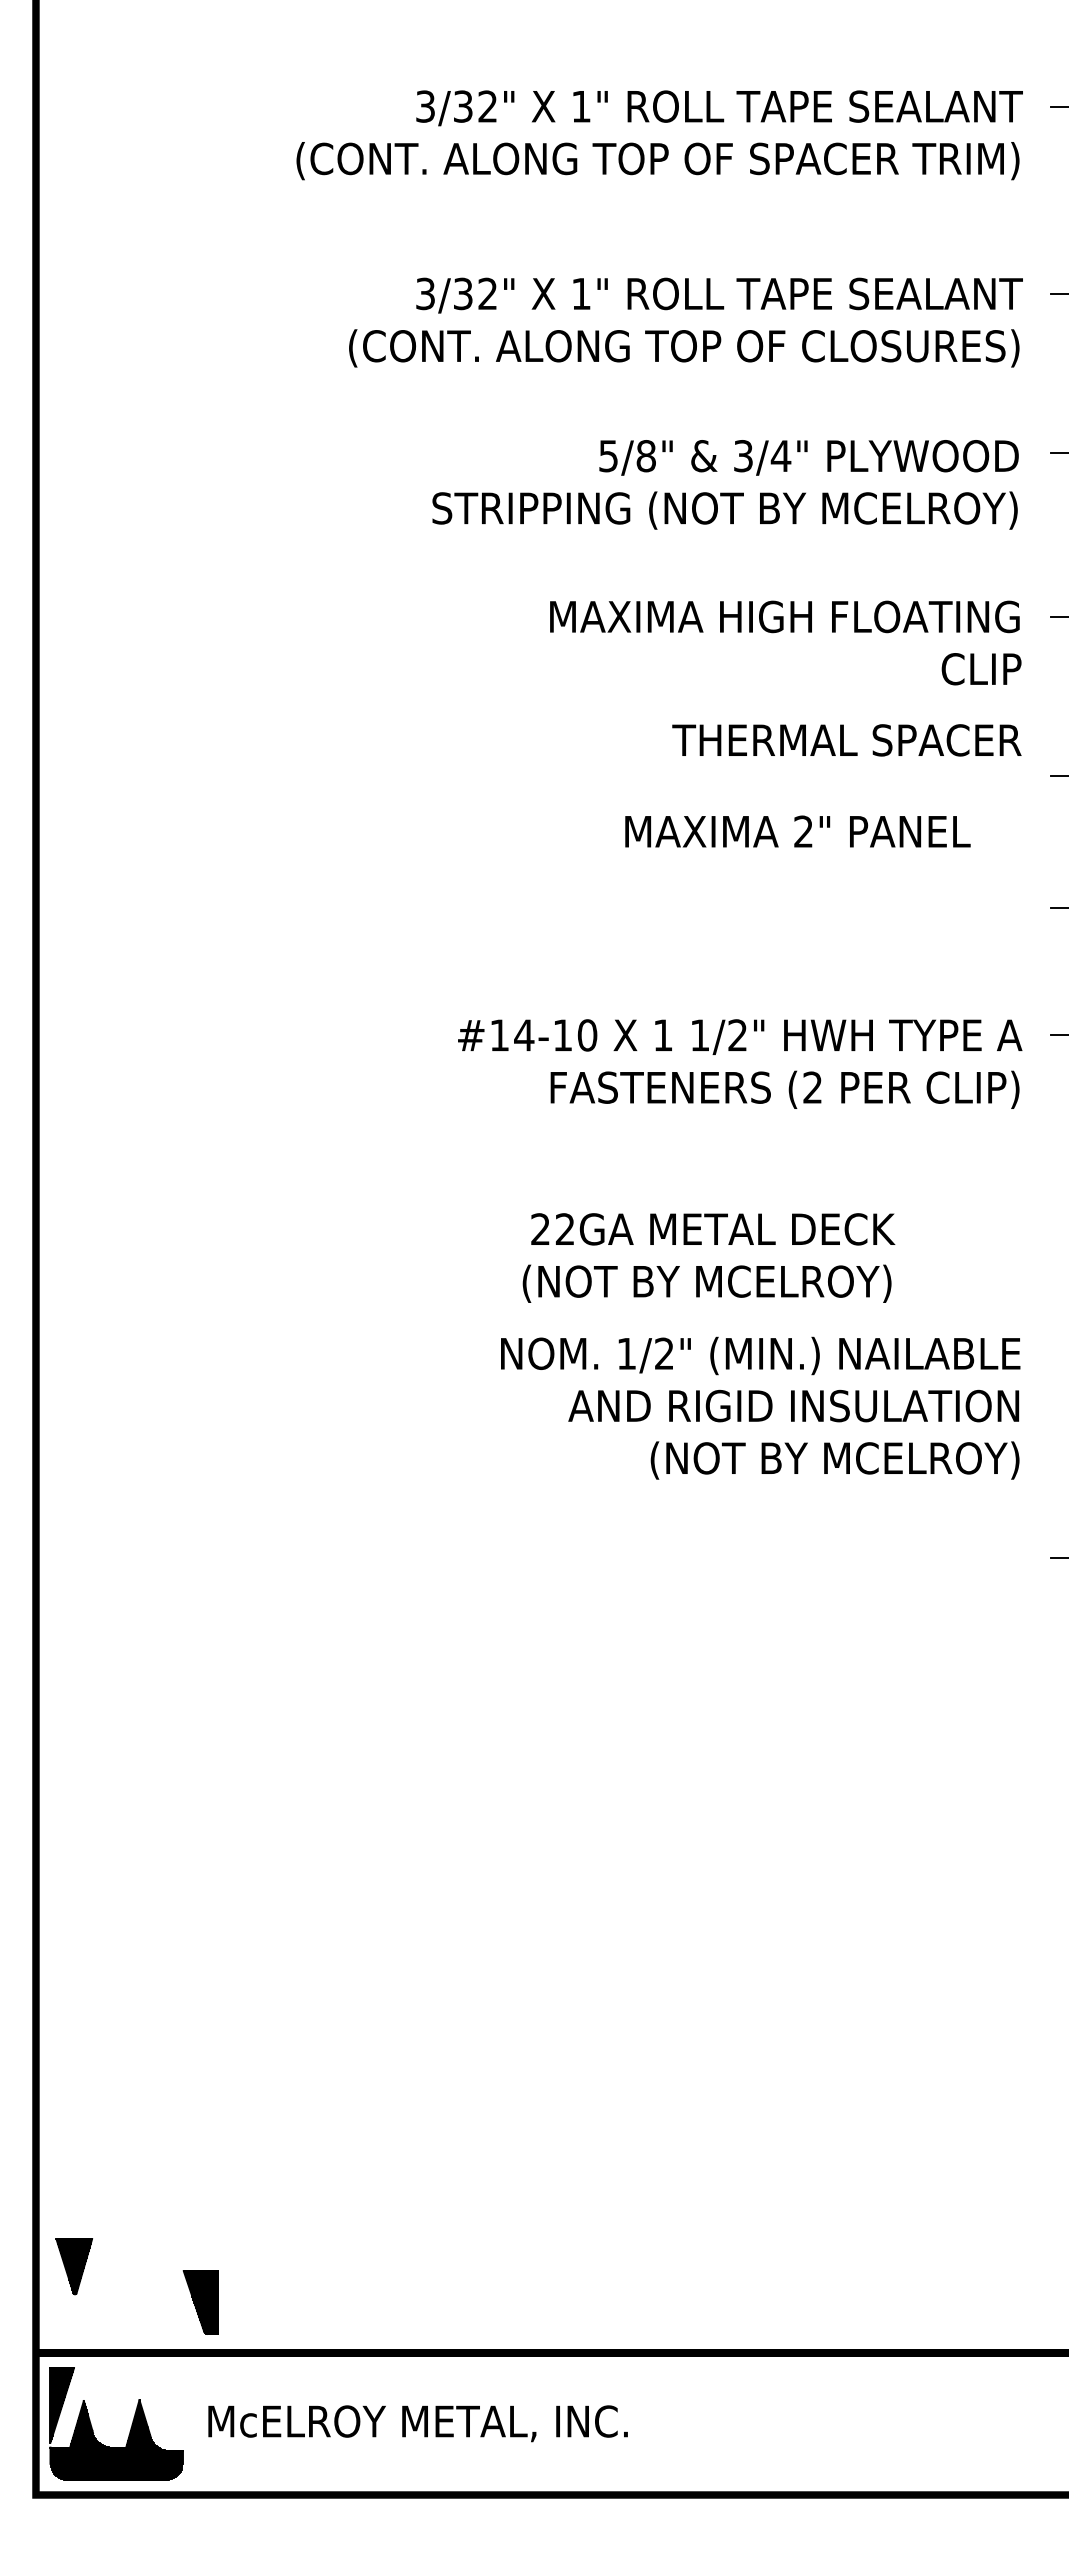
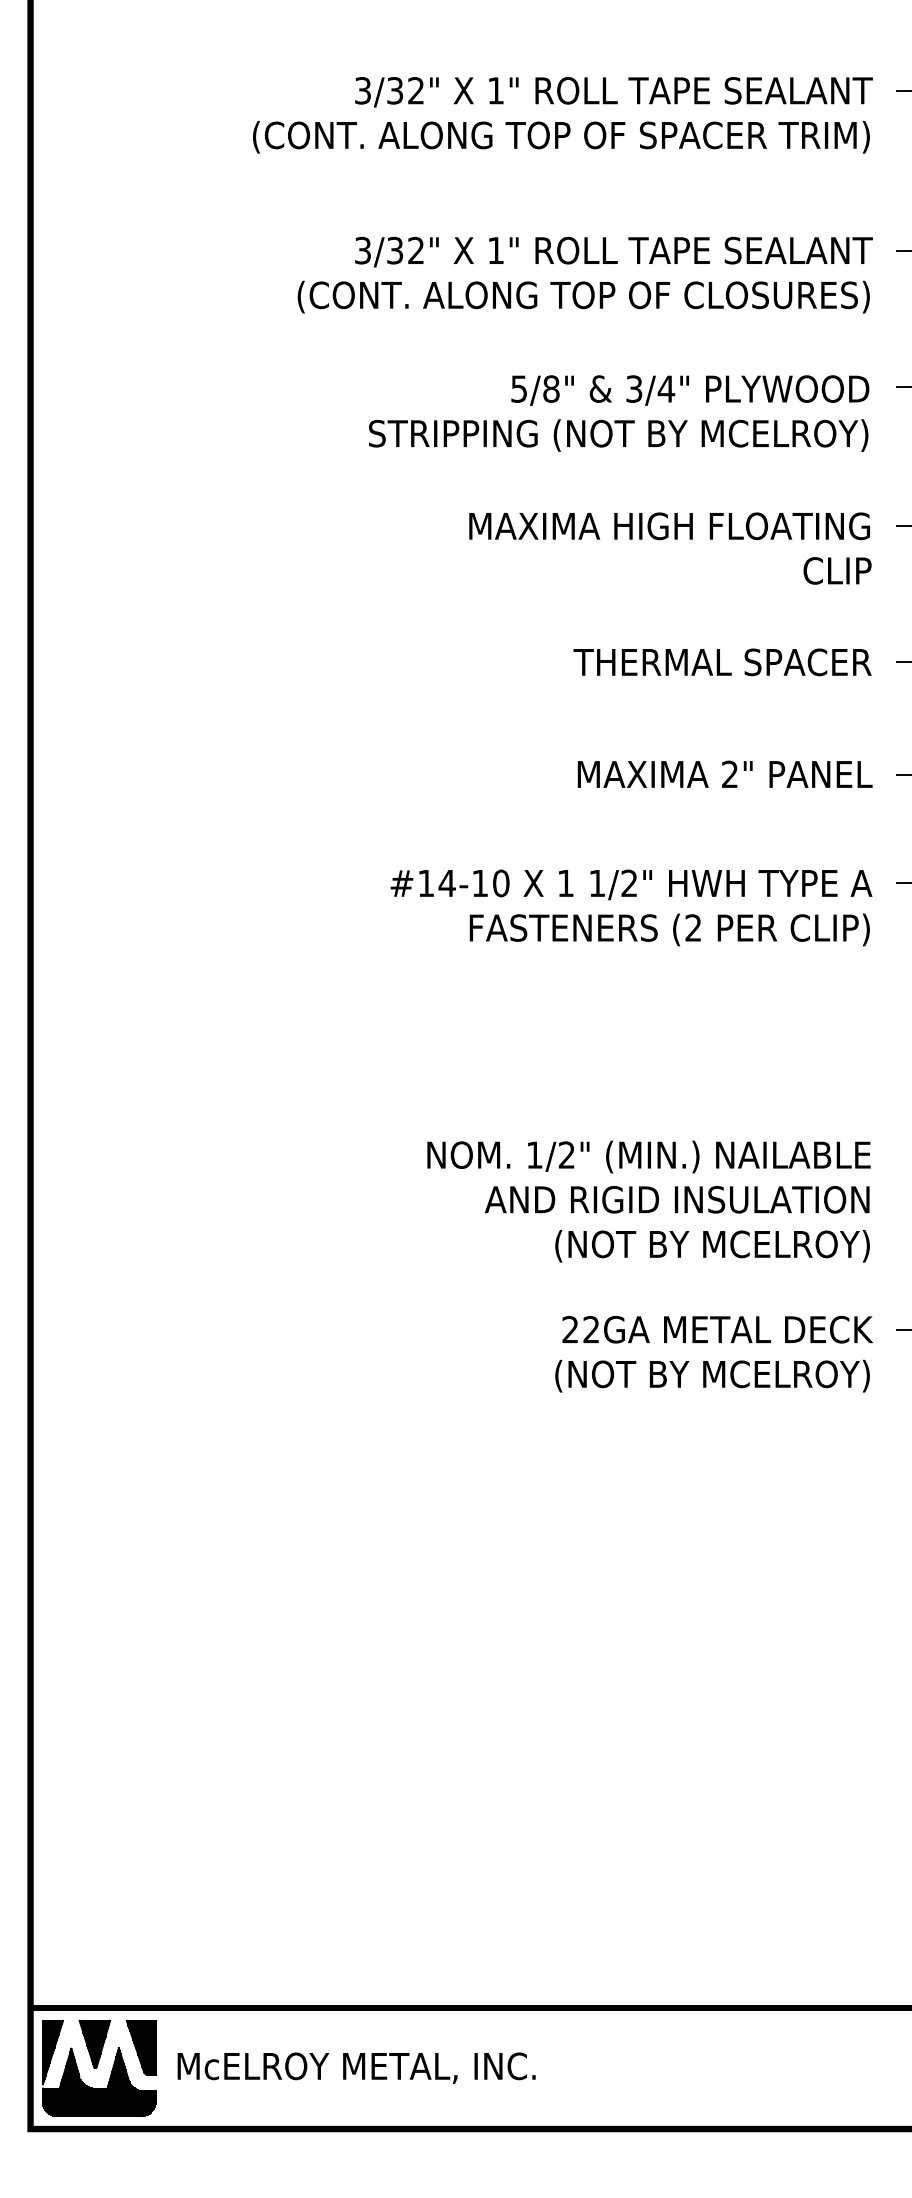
text: (846, 740) -> (722, 662), moved
text: (797, 831) -> (724, 774), moved
text: (708, 1257) -> (713, 1353), moved
part: (74, 2266) -> (95, 2044), moved
part: (200, 2302) -> (141, 2047), moved

